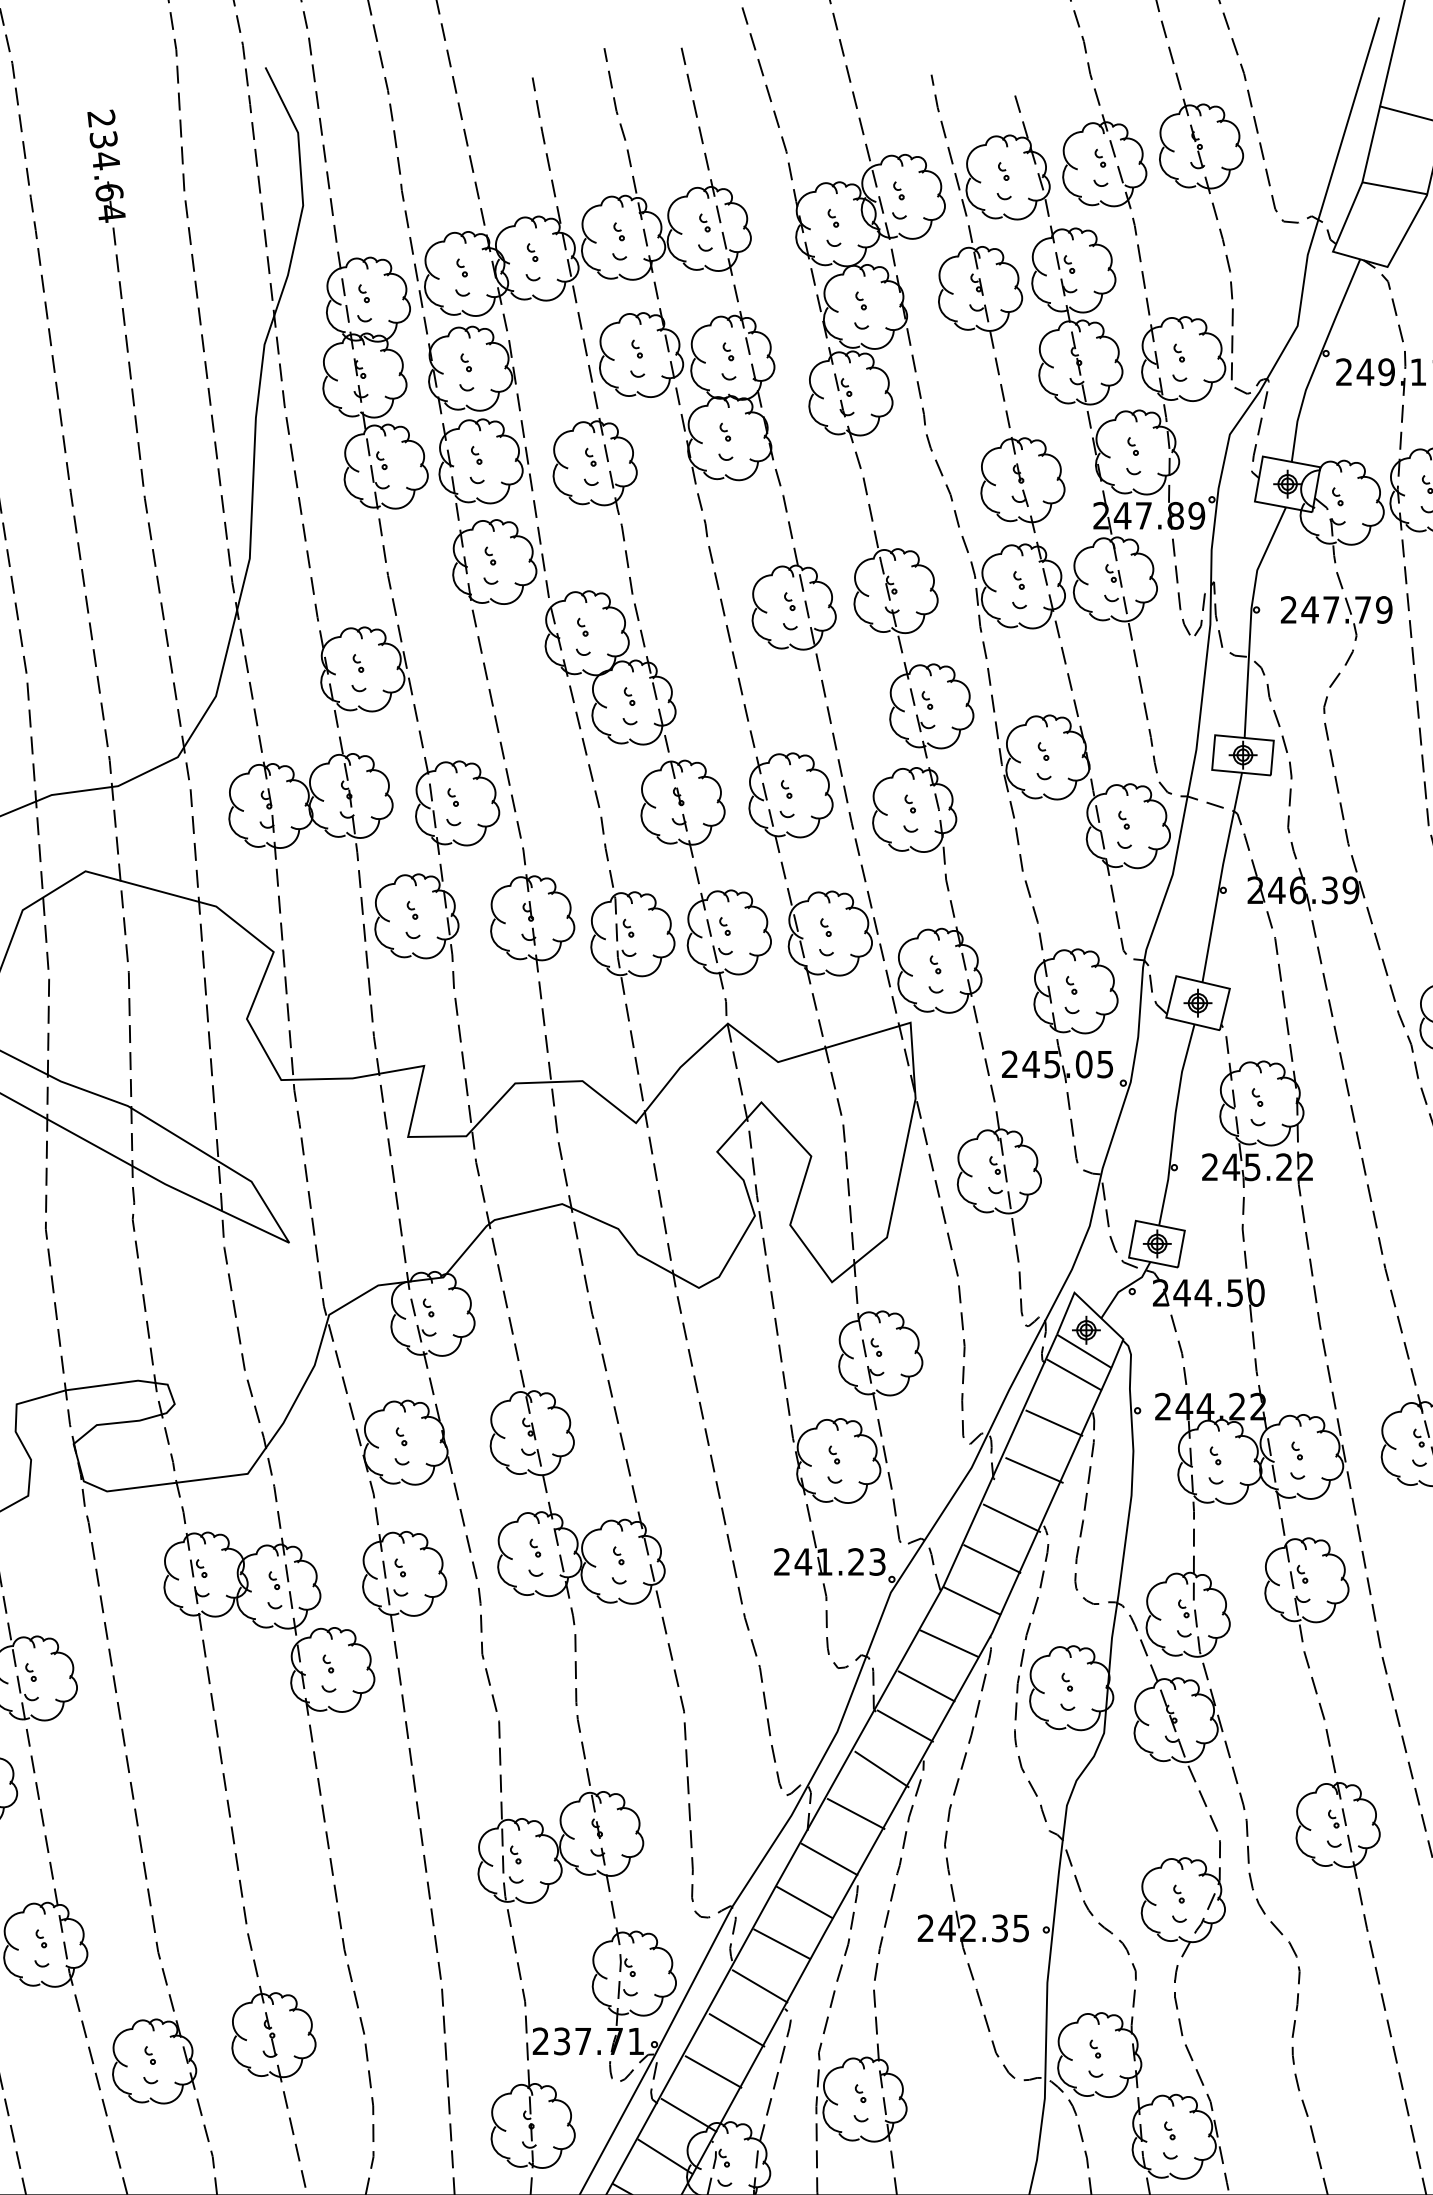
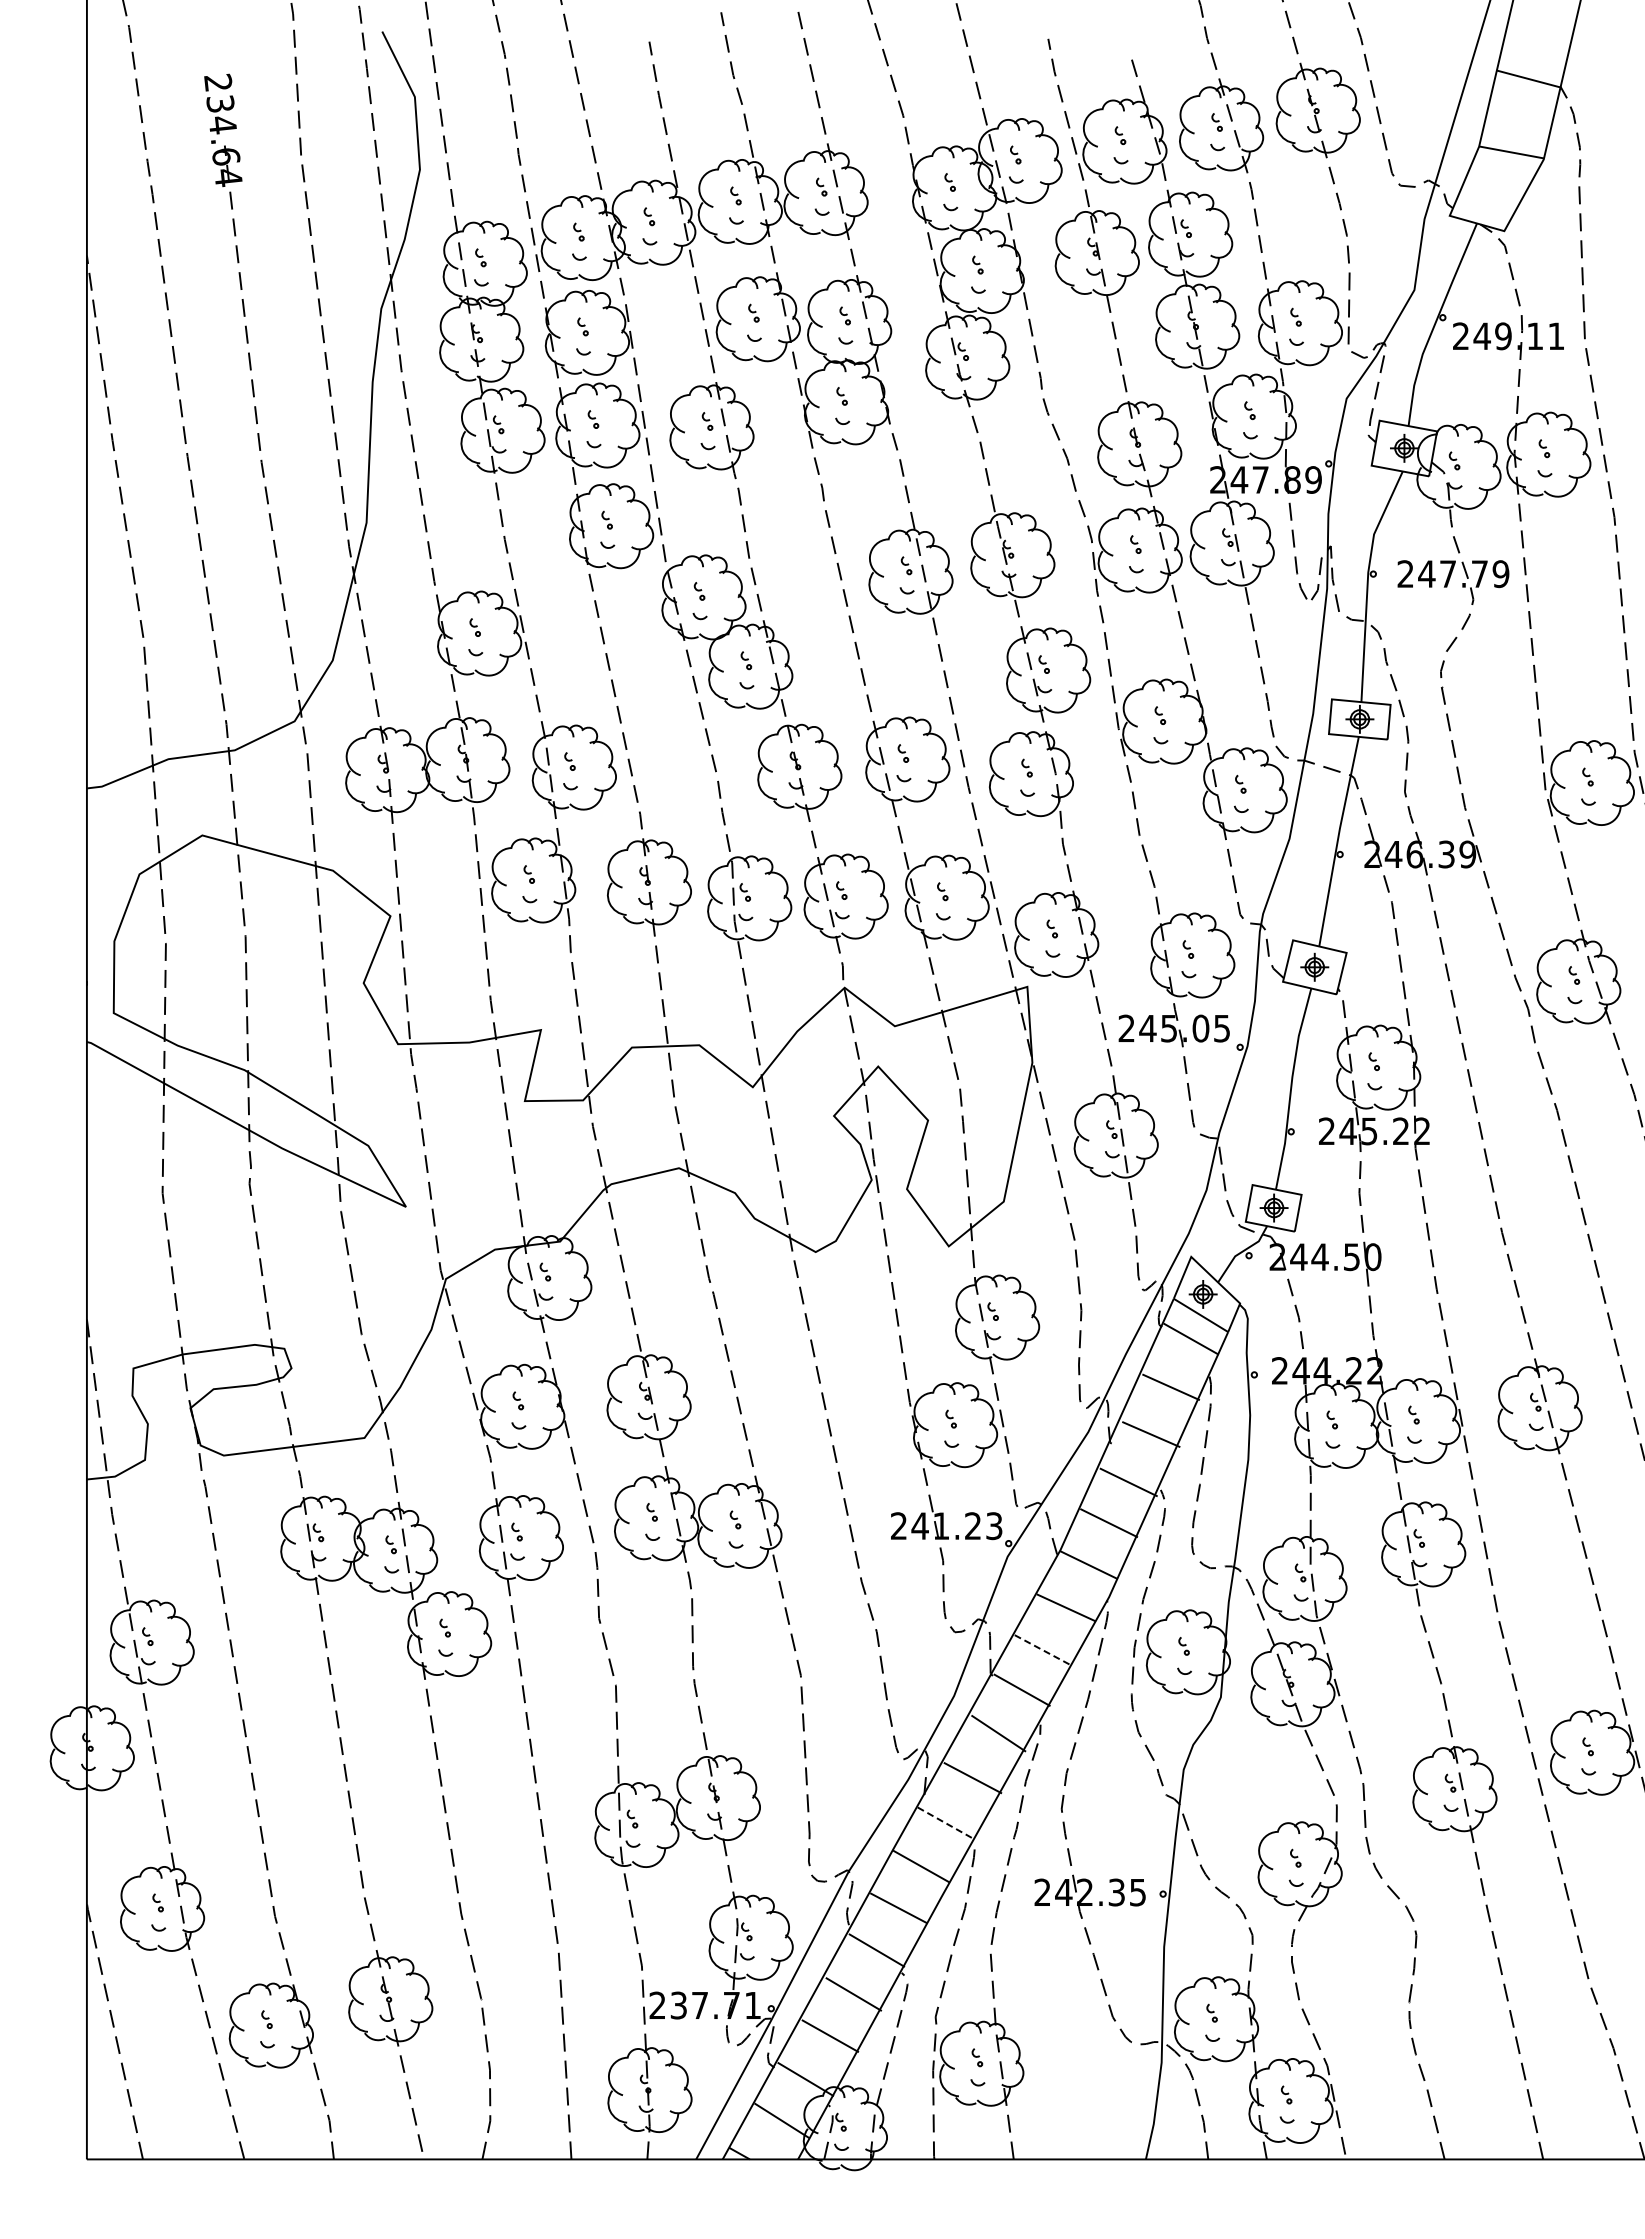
line: (926, 1686) -> (1043, 1650), solid -> dashed
line: (829, 1859) -> (946, 1823), solid -> dashed

